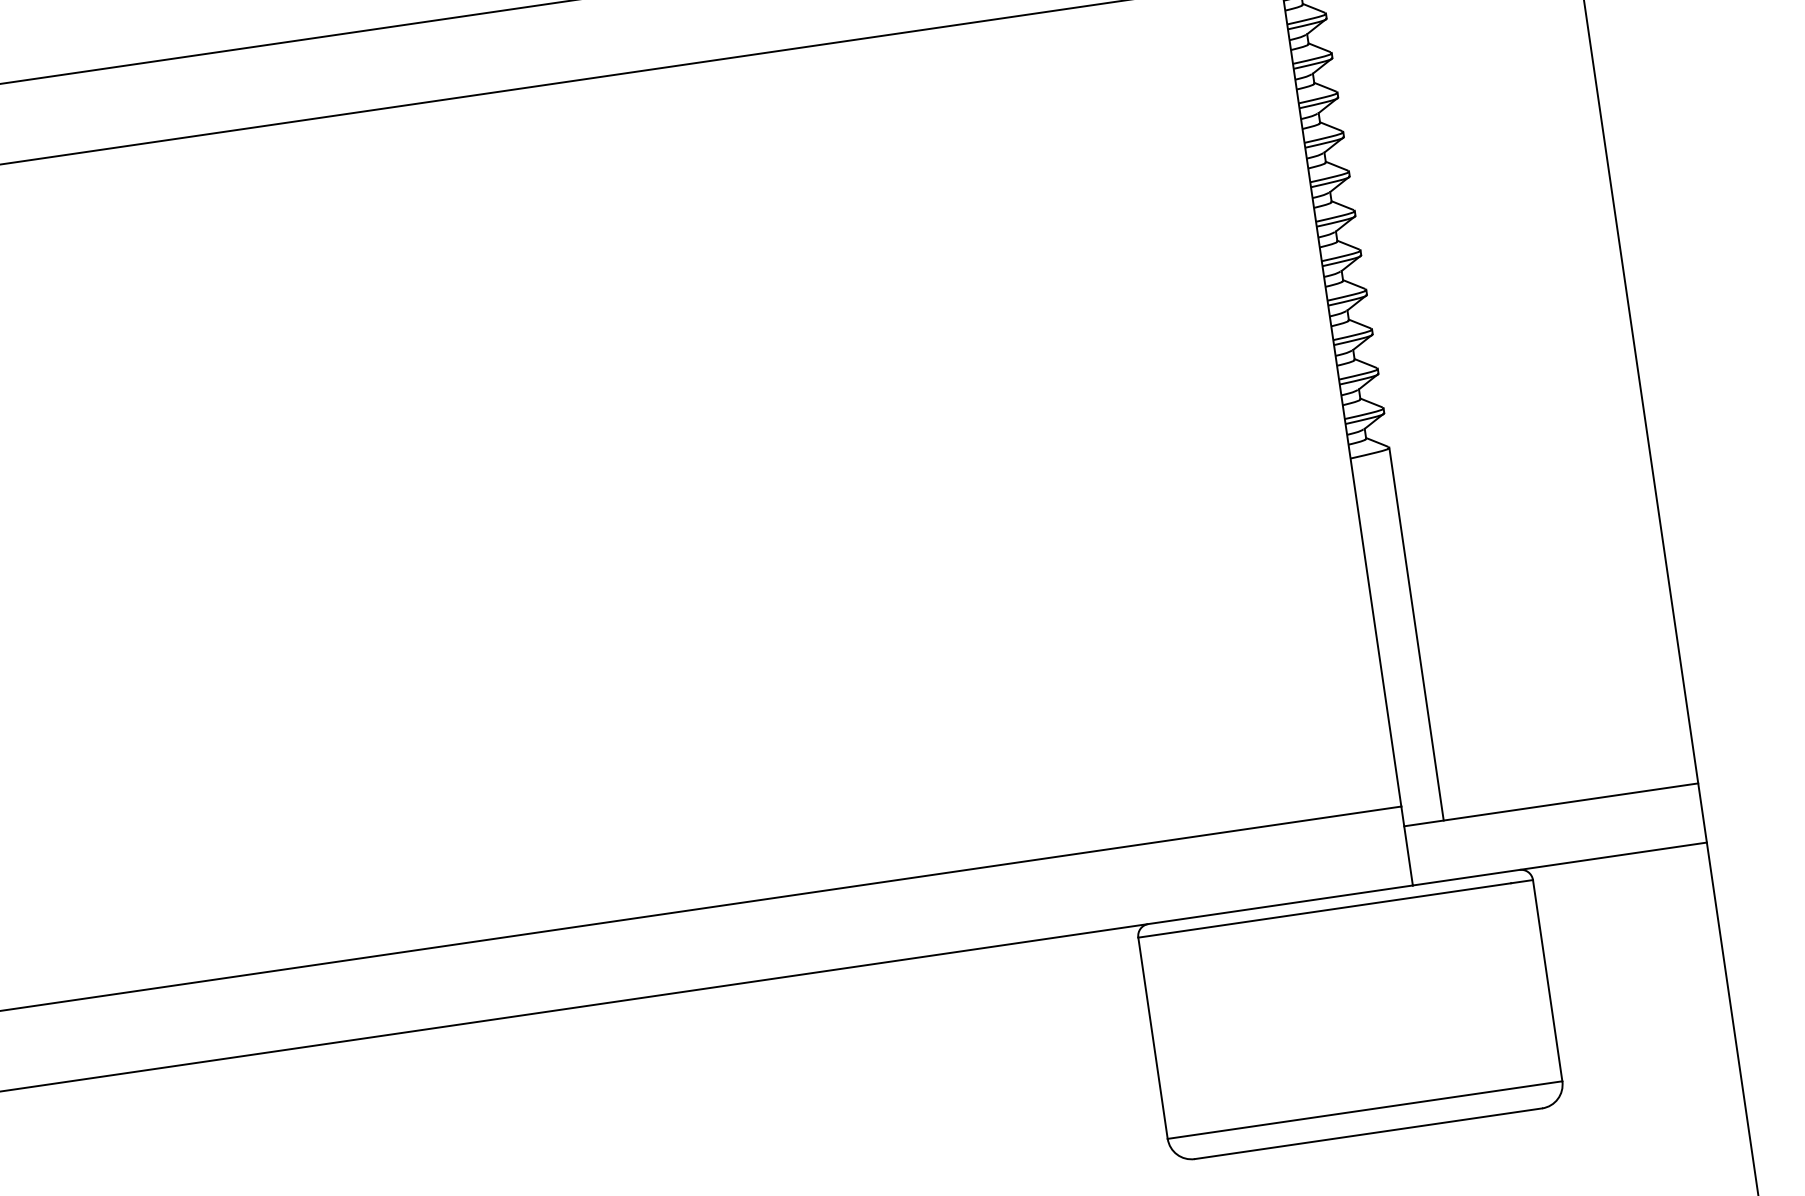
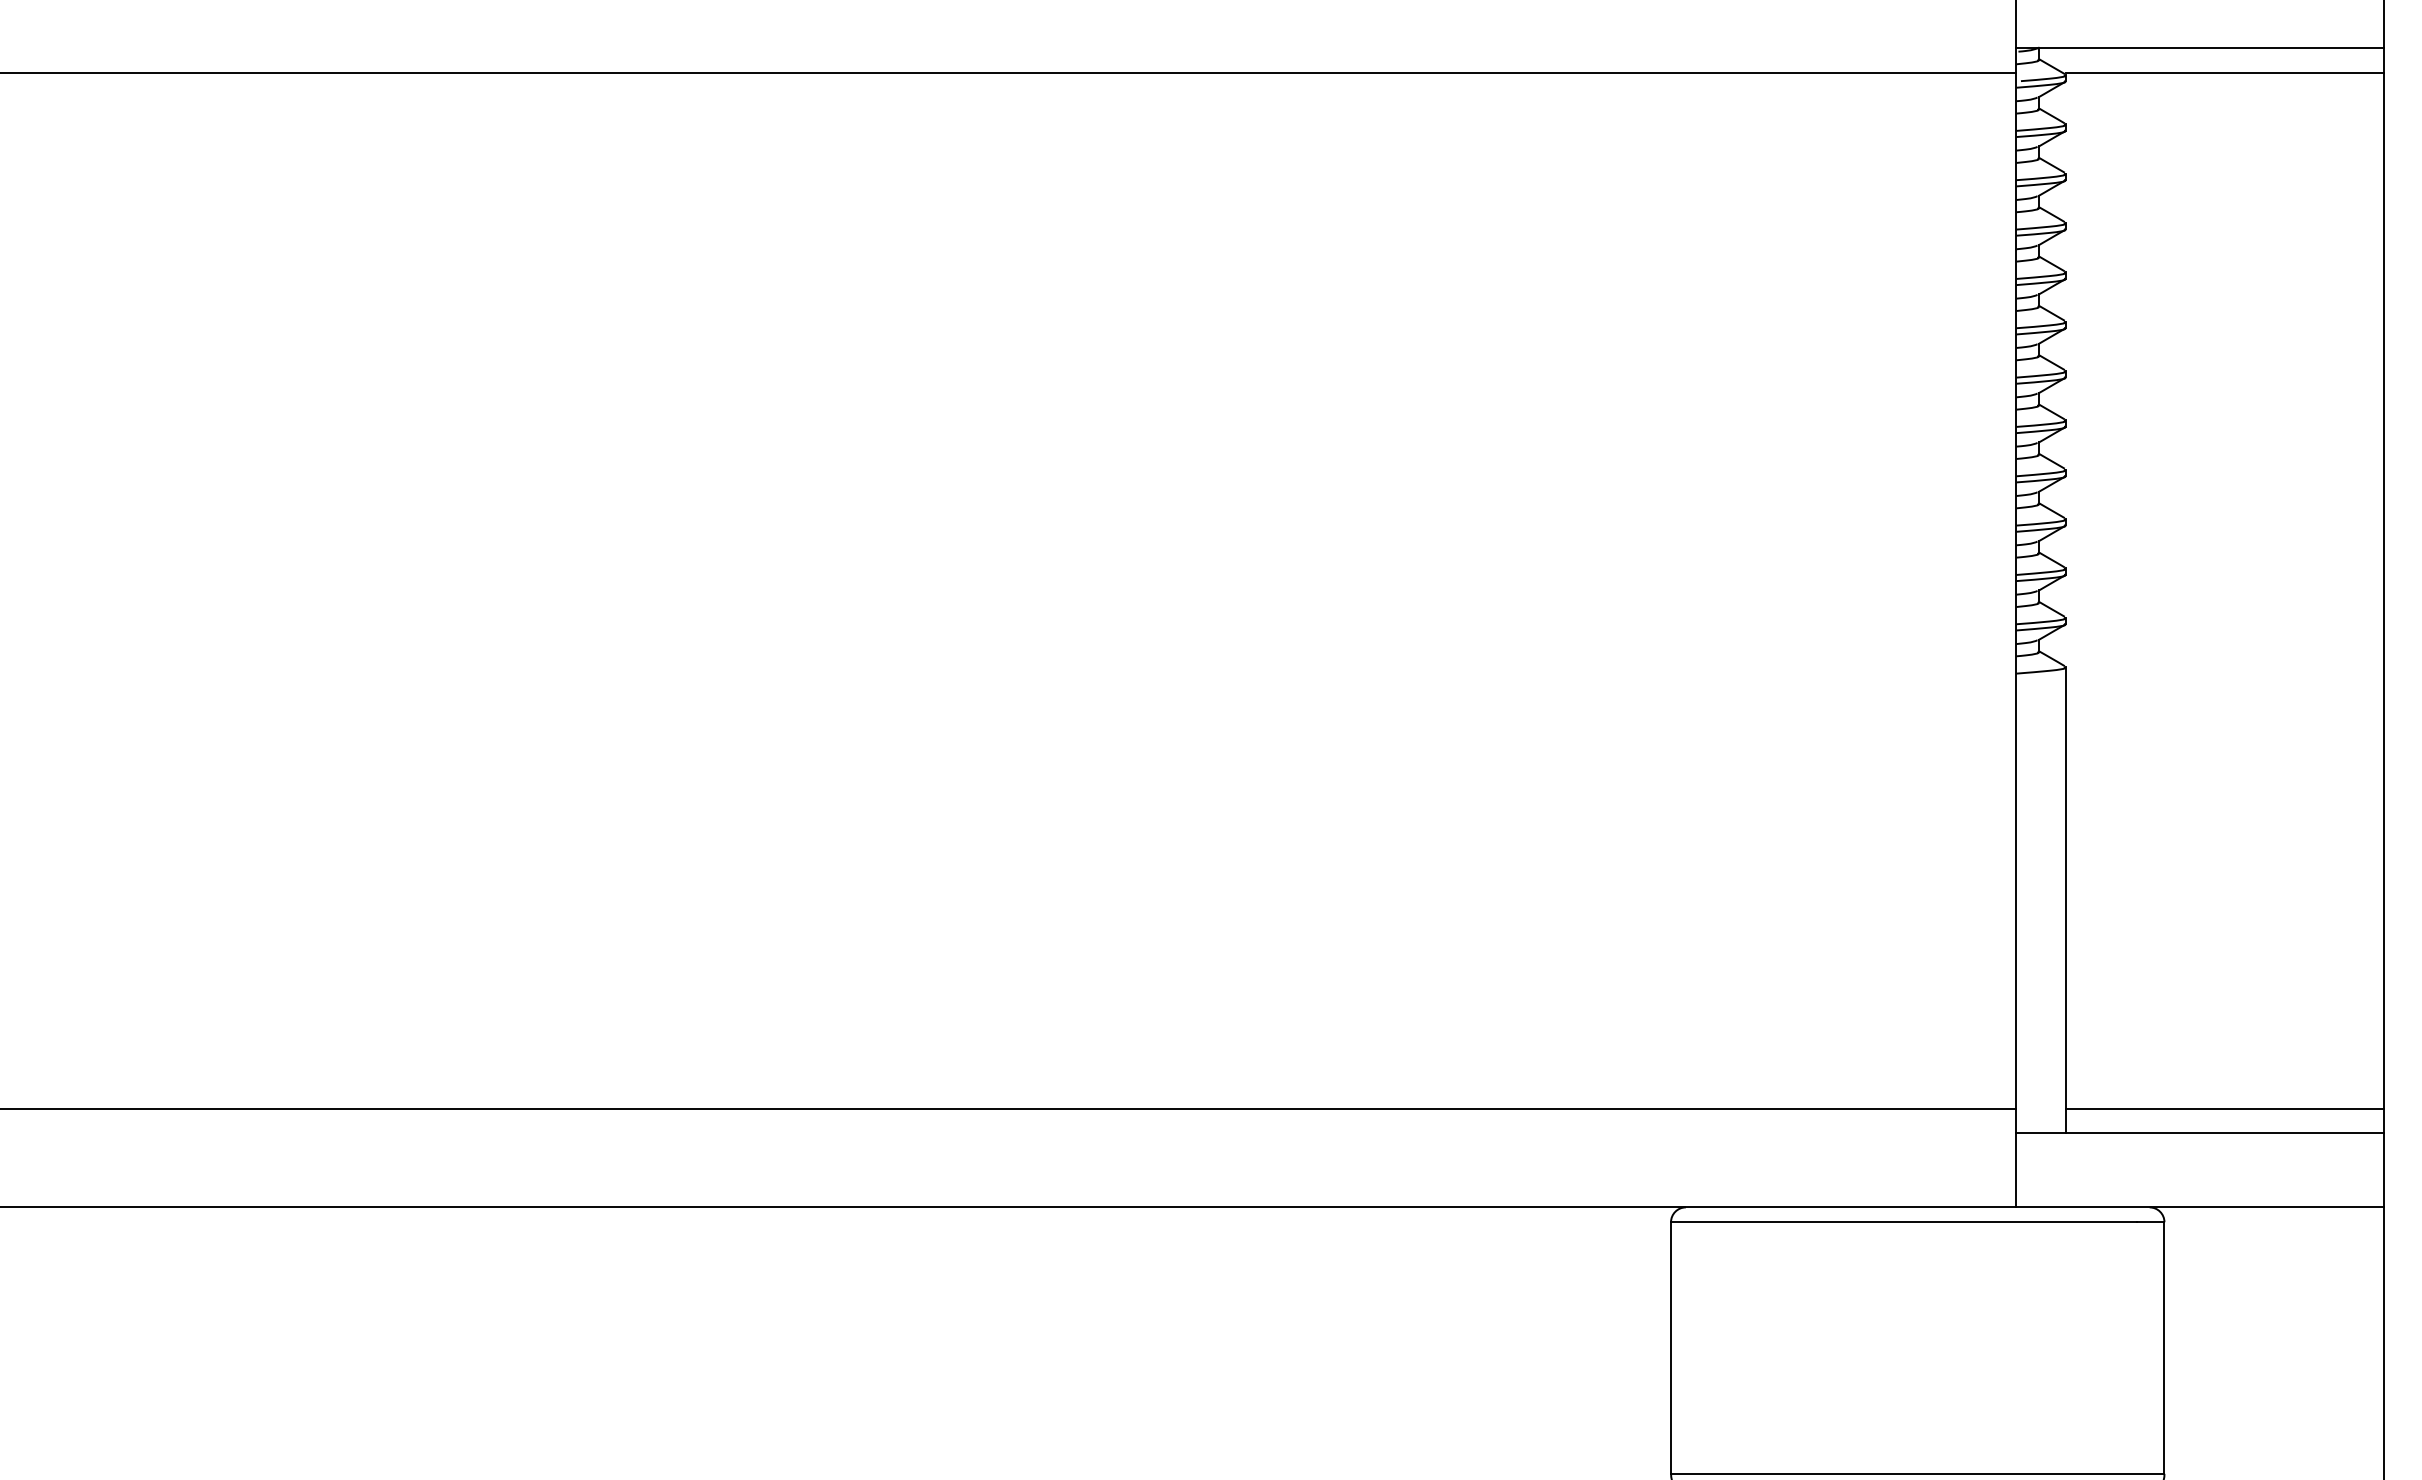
line: (1567, 782) -> (2224, 1108), added

